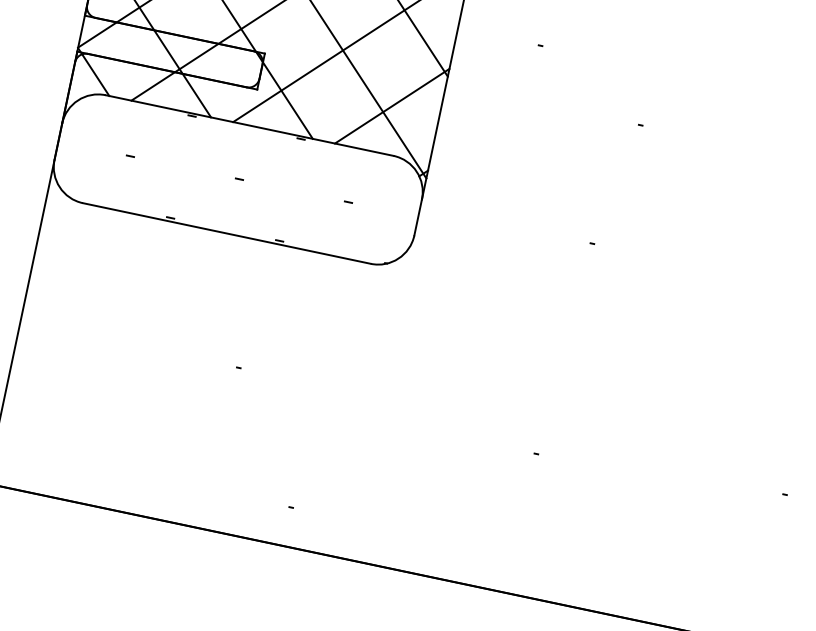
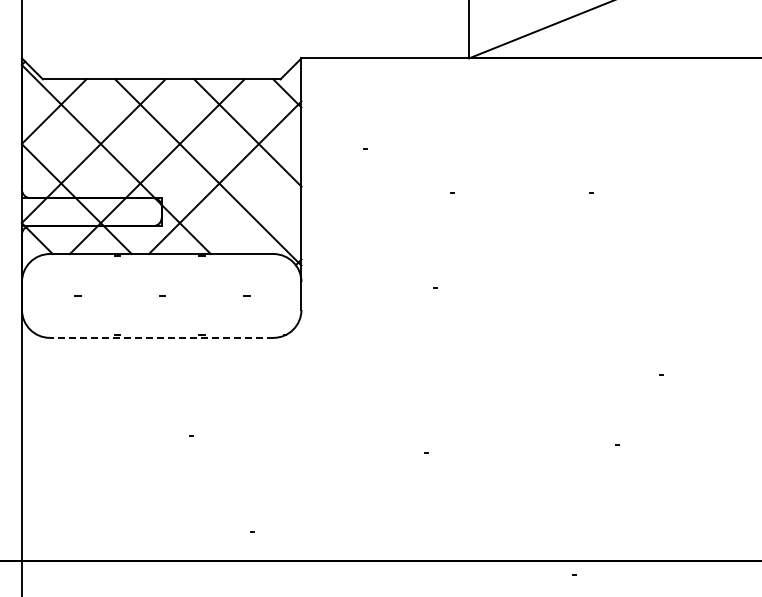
line: (391, 106) -> (264, 217), removed
line: (226, 232) -> (161, 337), solid -> dashed

